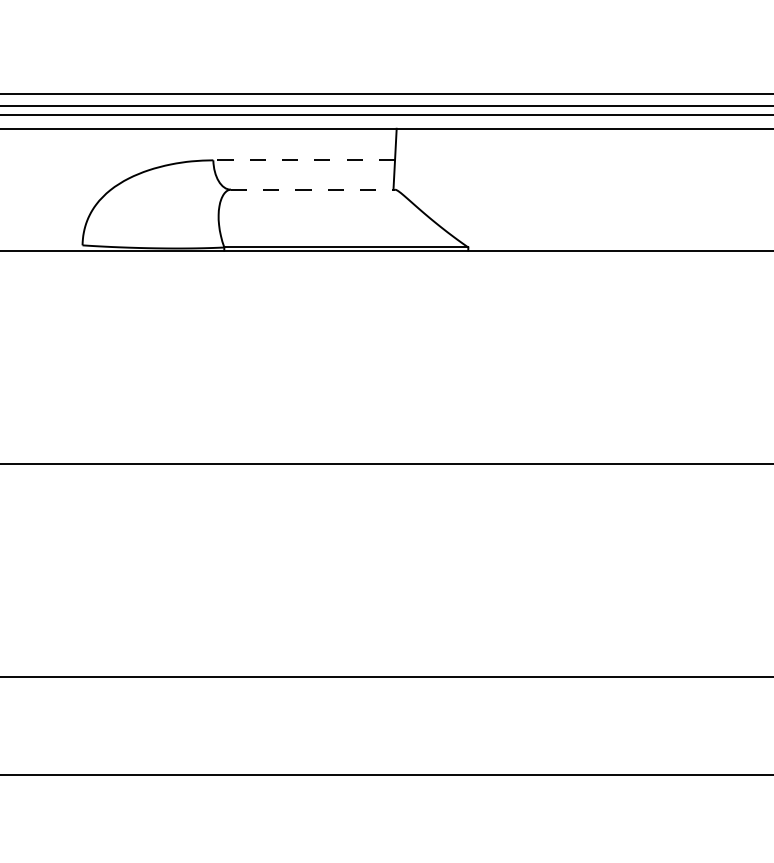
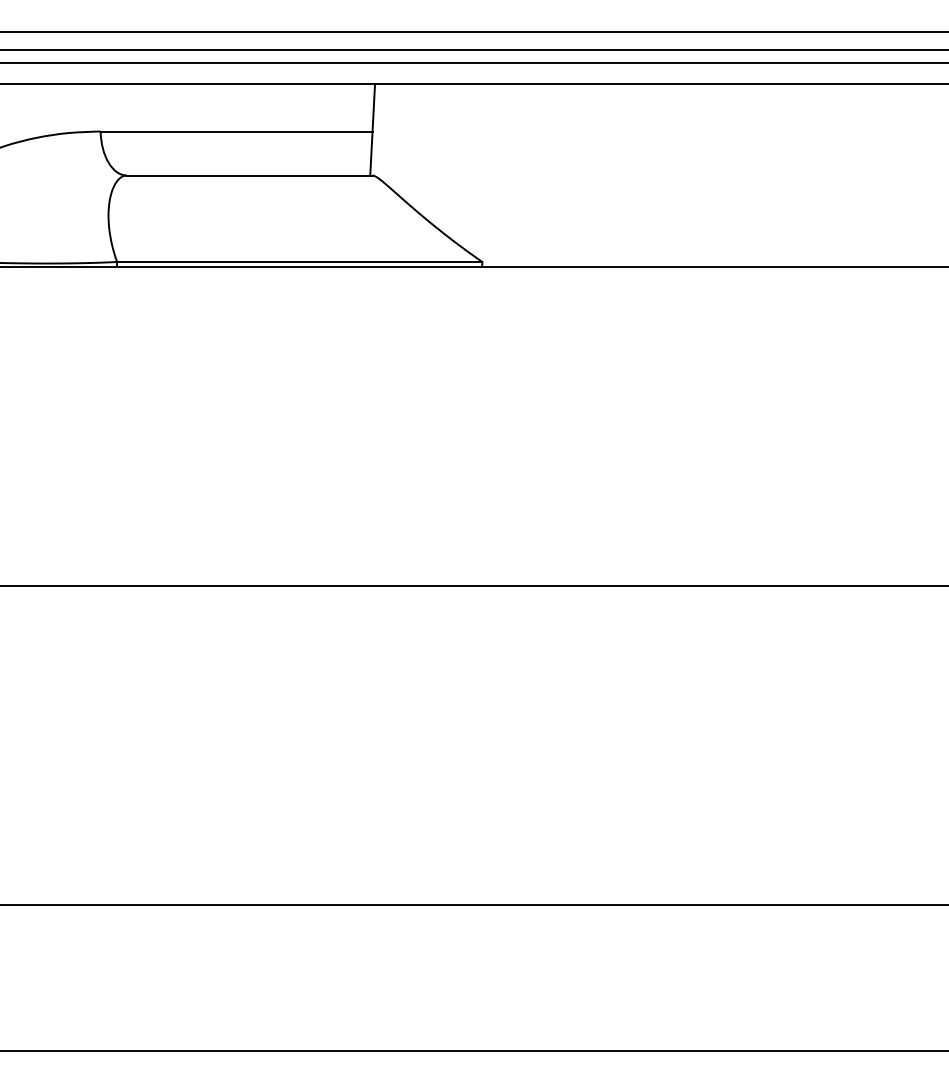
line: (304, 160) -> (237, 131), dashed -> solid
line: (313, 189) -> (250, 175), dashed -> solid

